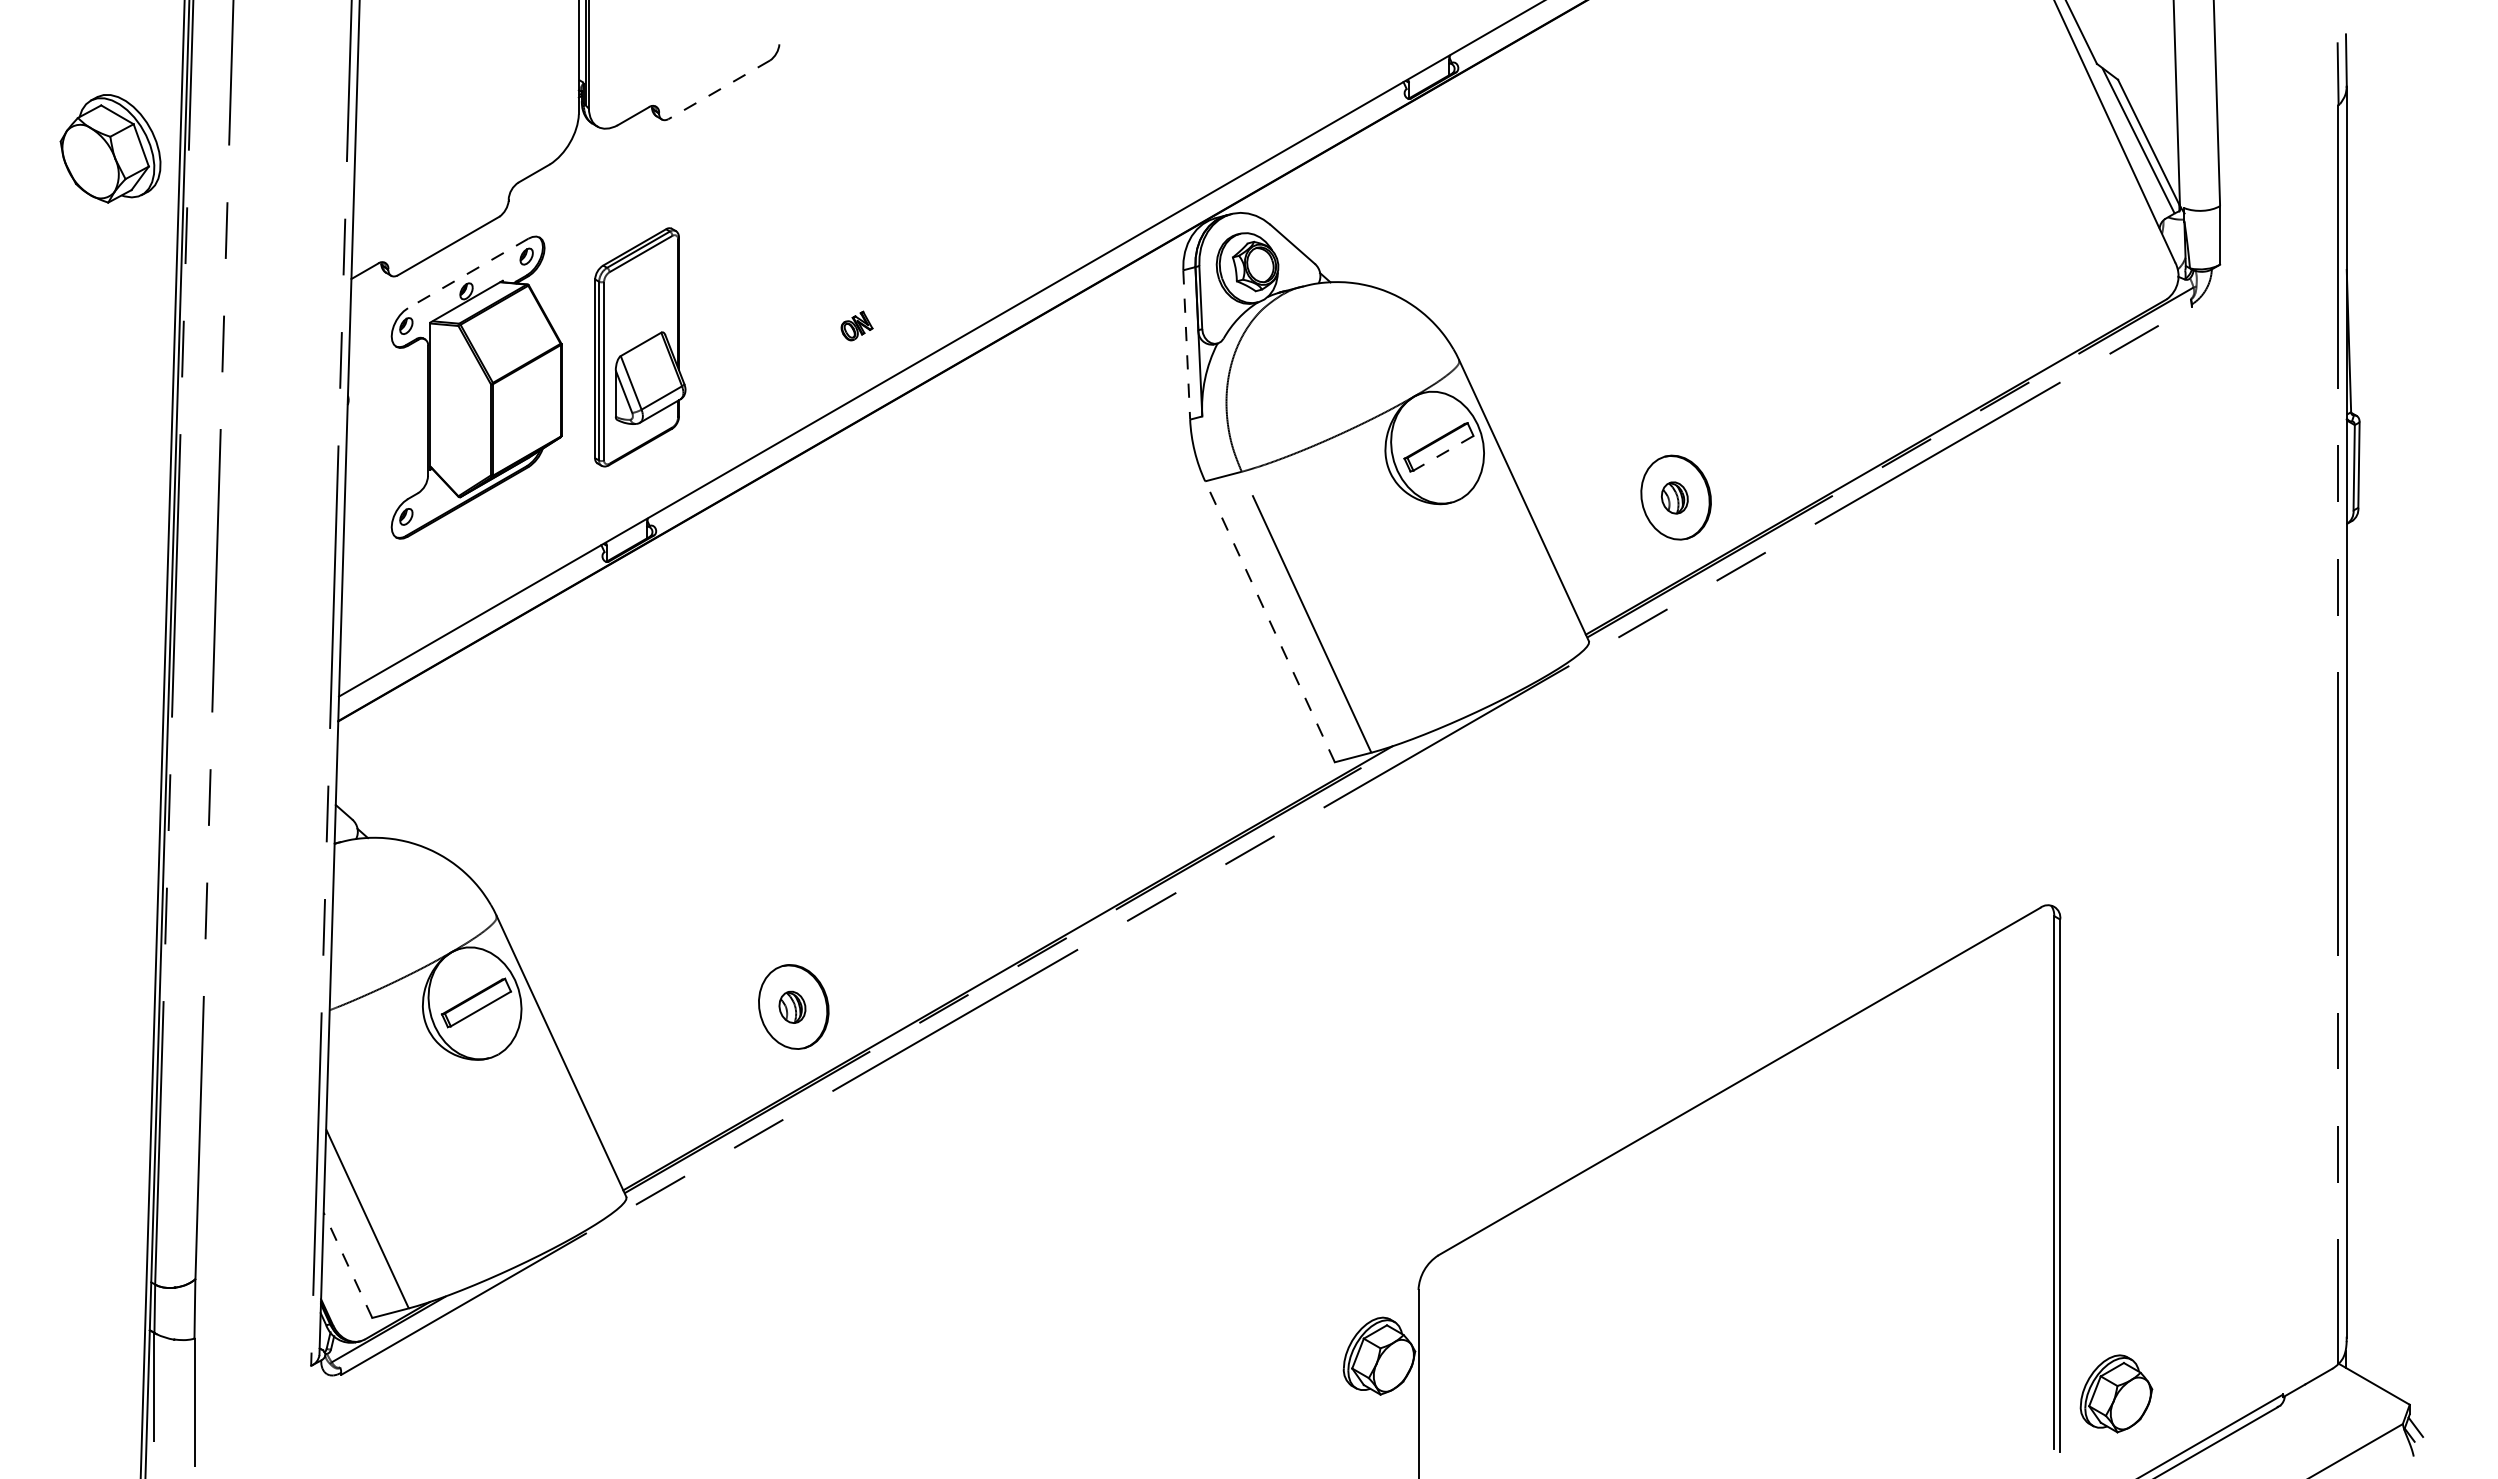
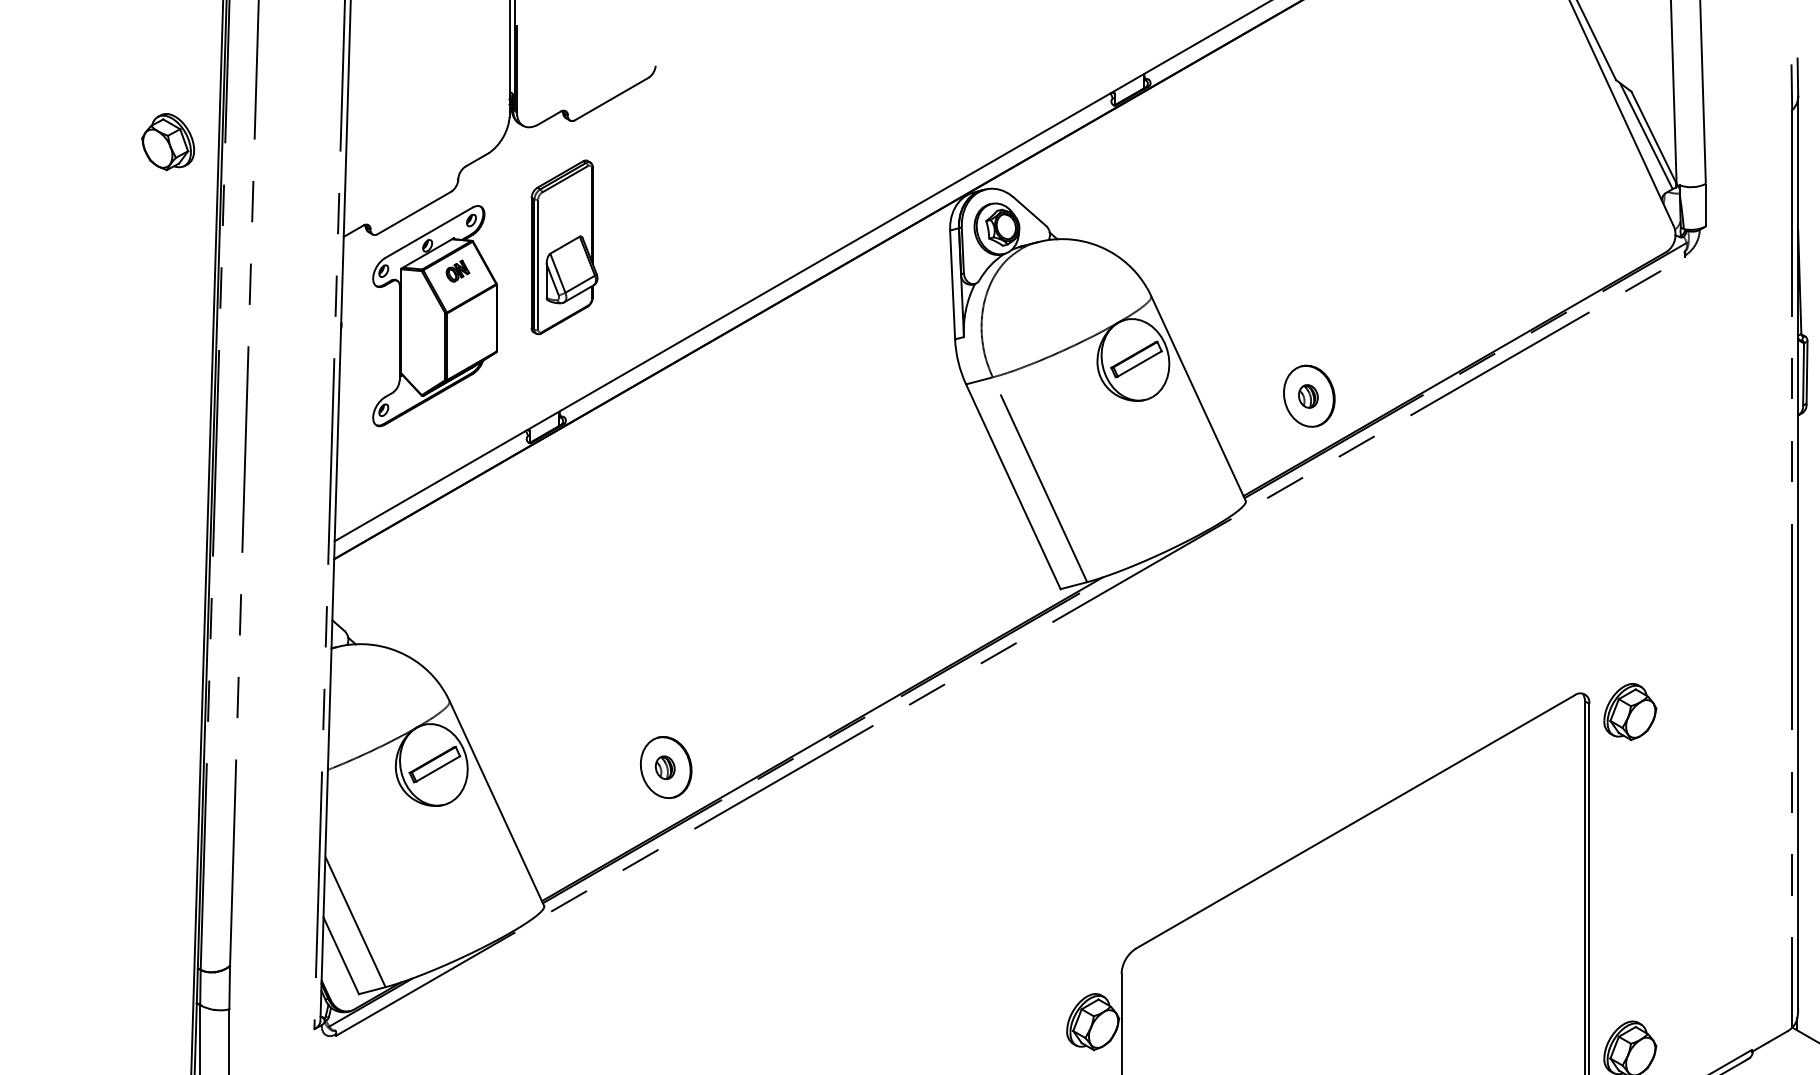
line: (719, 89) -> (612, 98), dashed -> solid
part: (110, 148) -> (168, 141), size x0.71
line: (467, 273) -> (428, 232), dashed -> solid
part: (856, 325) -> (457, 270), moved
line: (1186, 344) -> (952, 284), dashed -> solid
part: (640, 347) -> (564, 247), moved
line: (1443, 453) -> (1139, 364), dashed -> solid
line: (1270, 621) -> (1013, 486), dashed -> solid
part: (2116, 930) -> (1630, 711), added
line: (347, 1264) -> (340, 955), dashed -> solid

